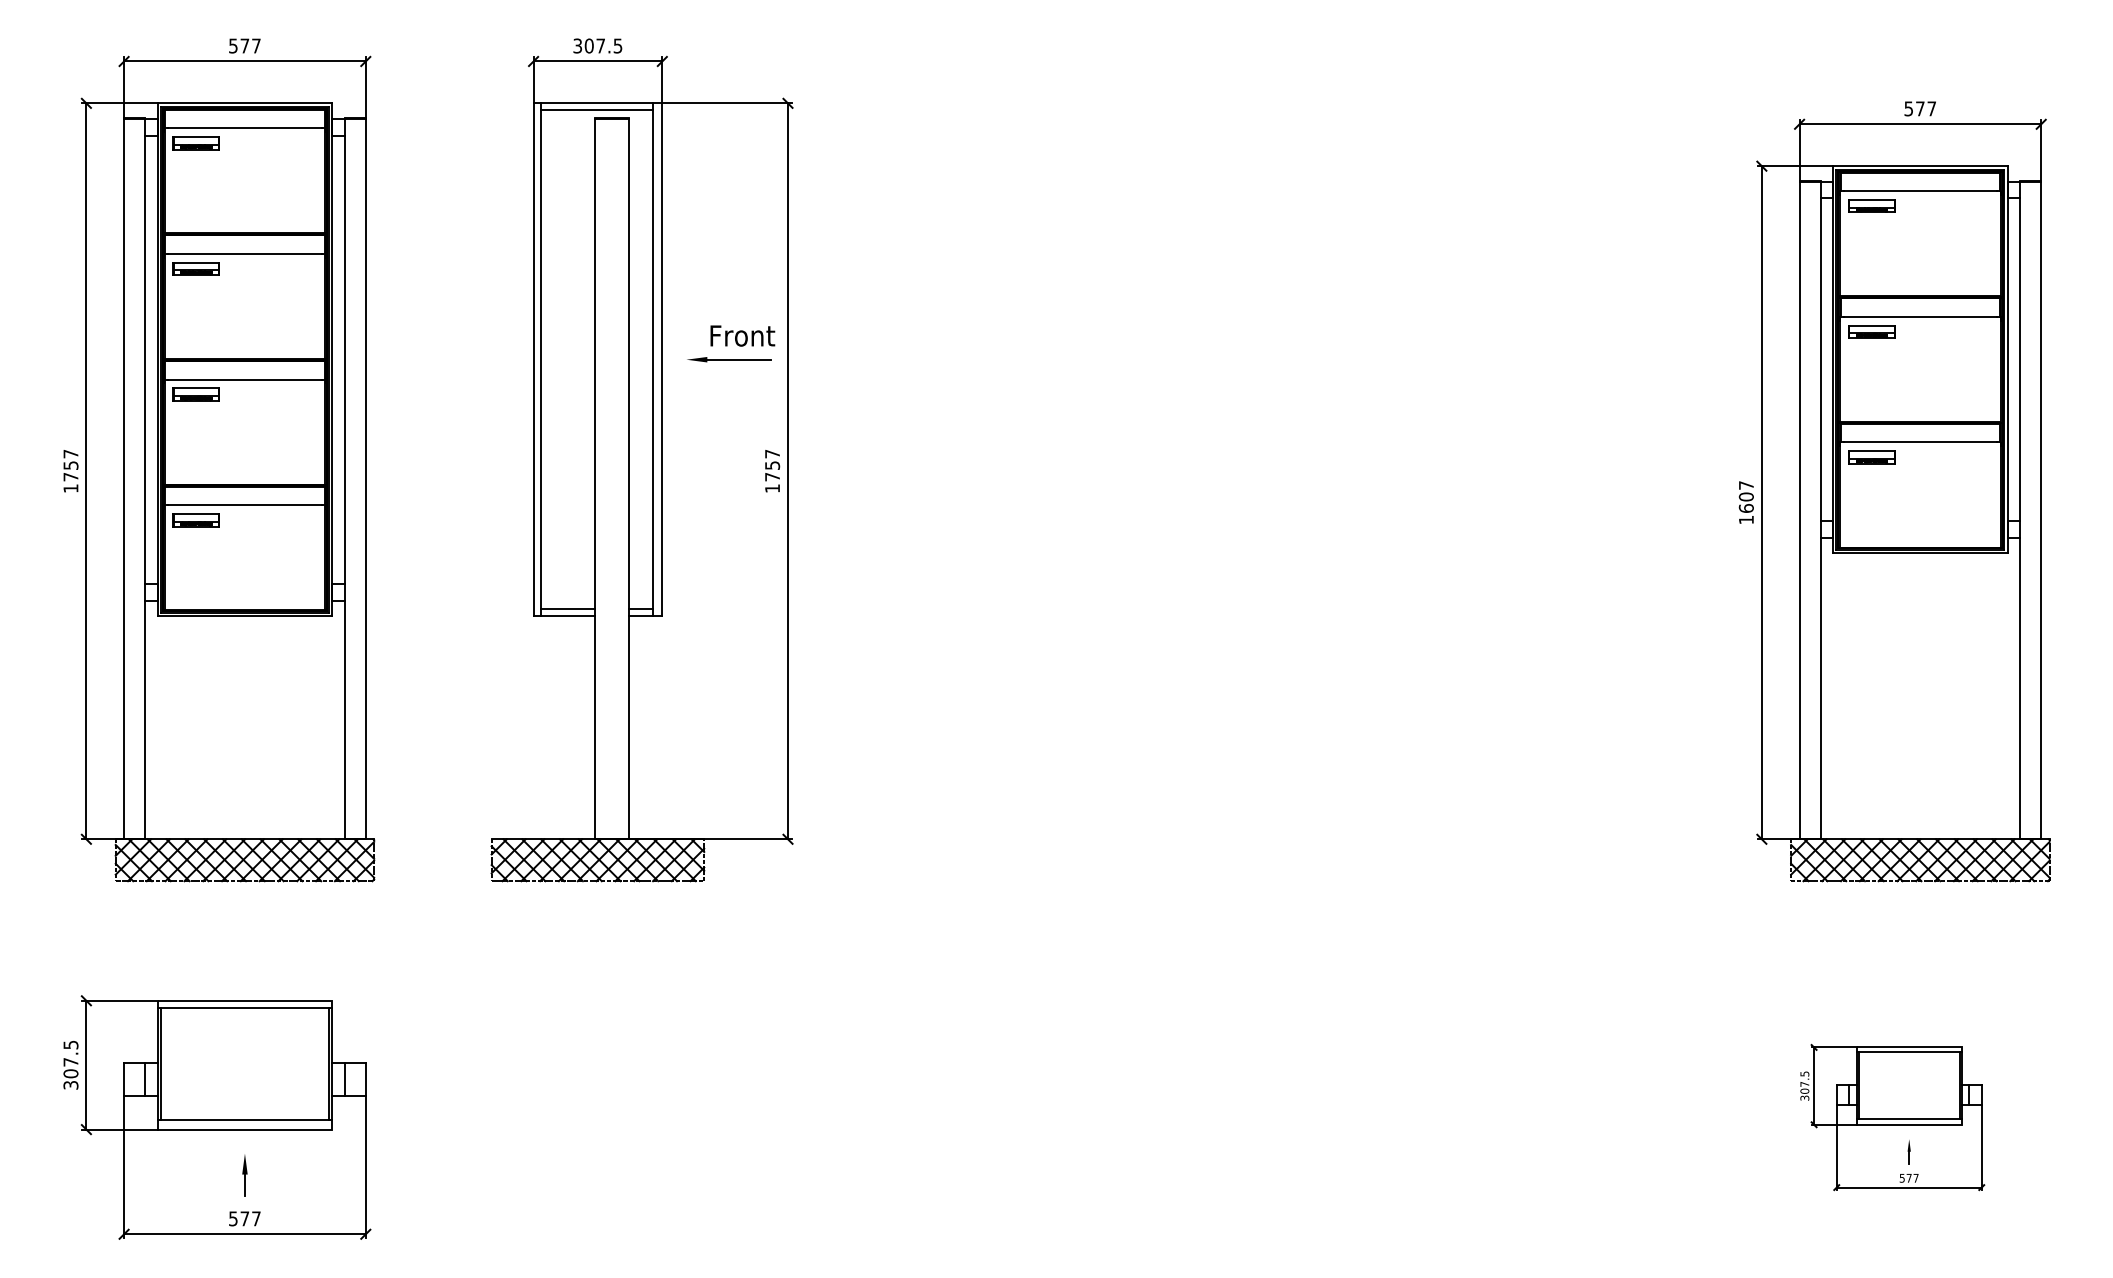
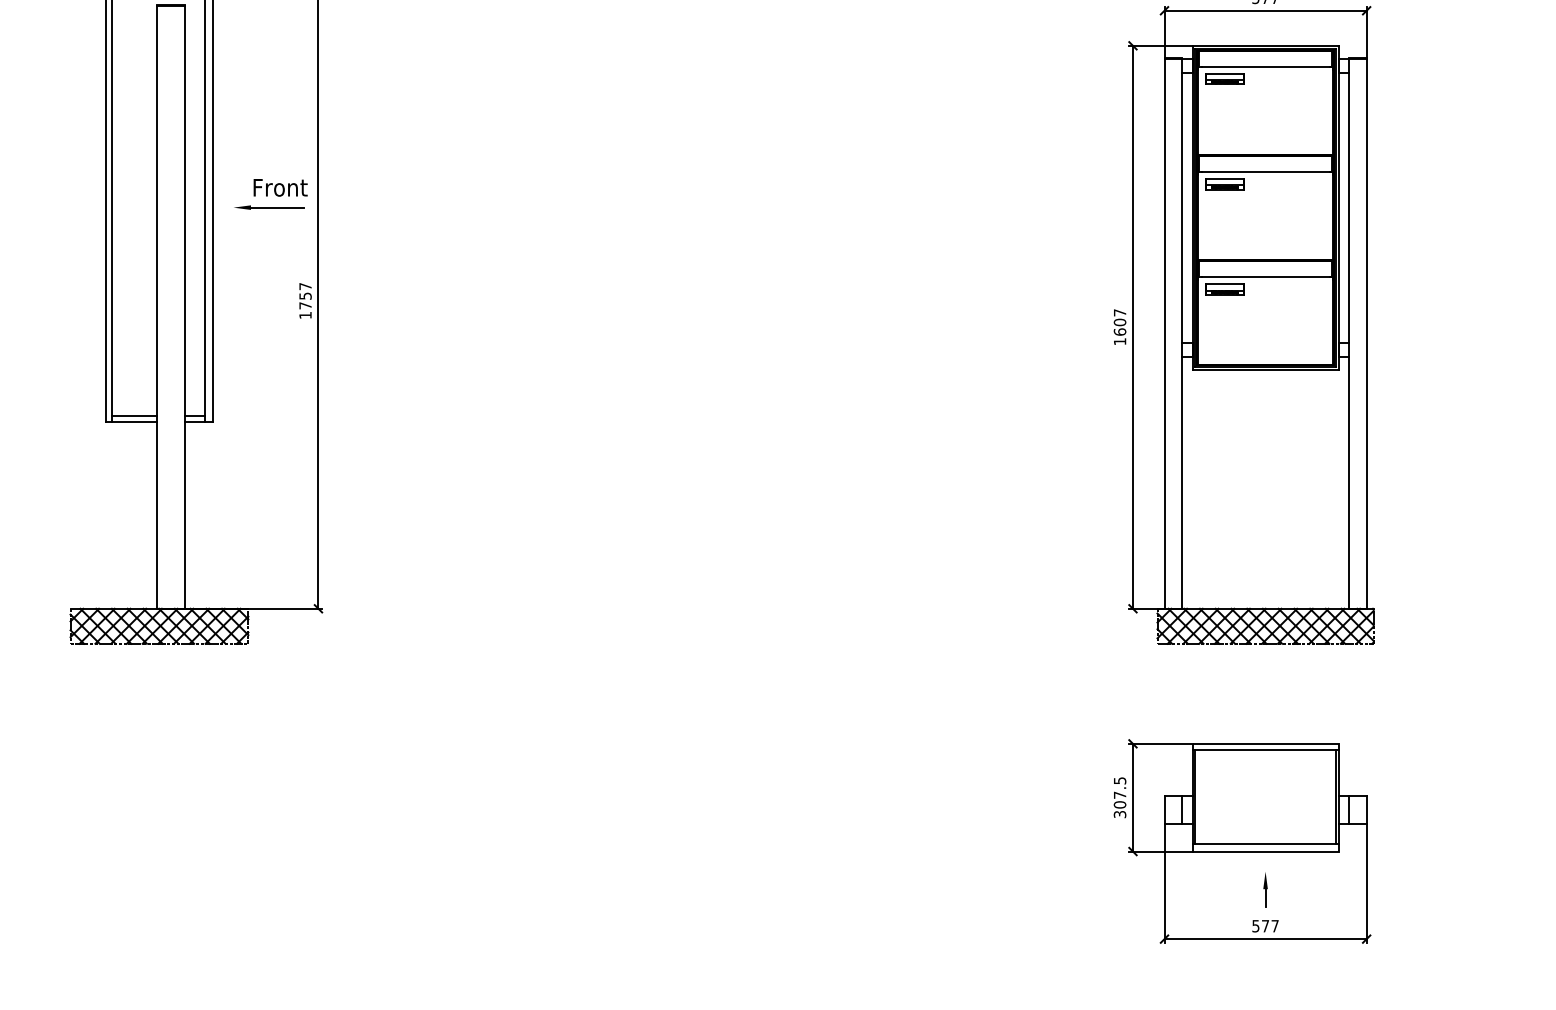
part: (1892, 1117) -> (1242, 841), size x1.67

